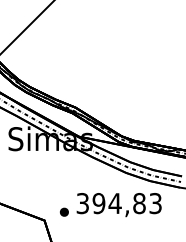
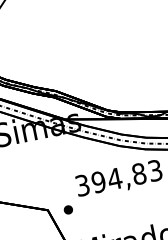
part: (64, 211) -> (68, 209), moved

